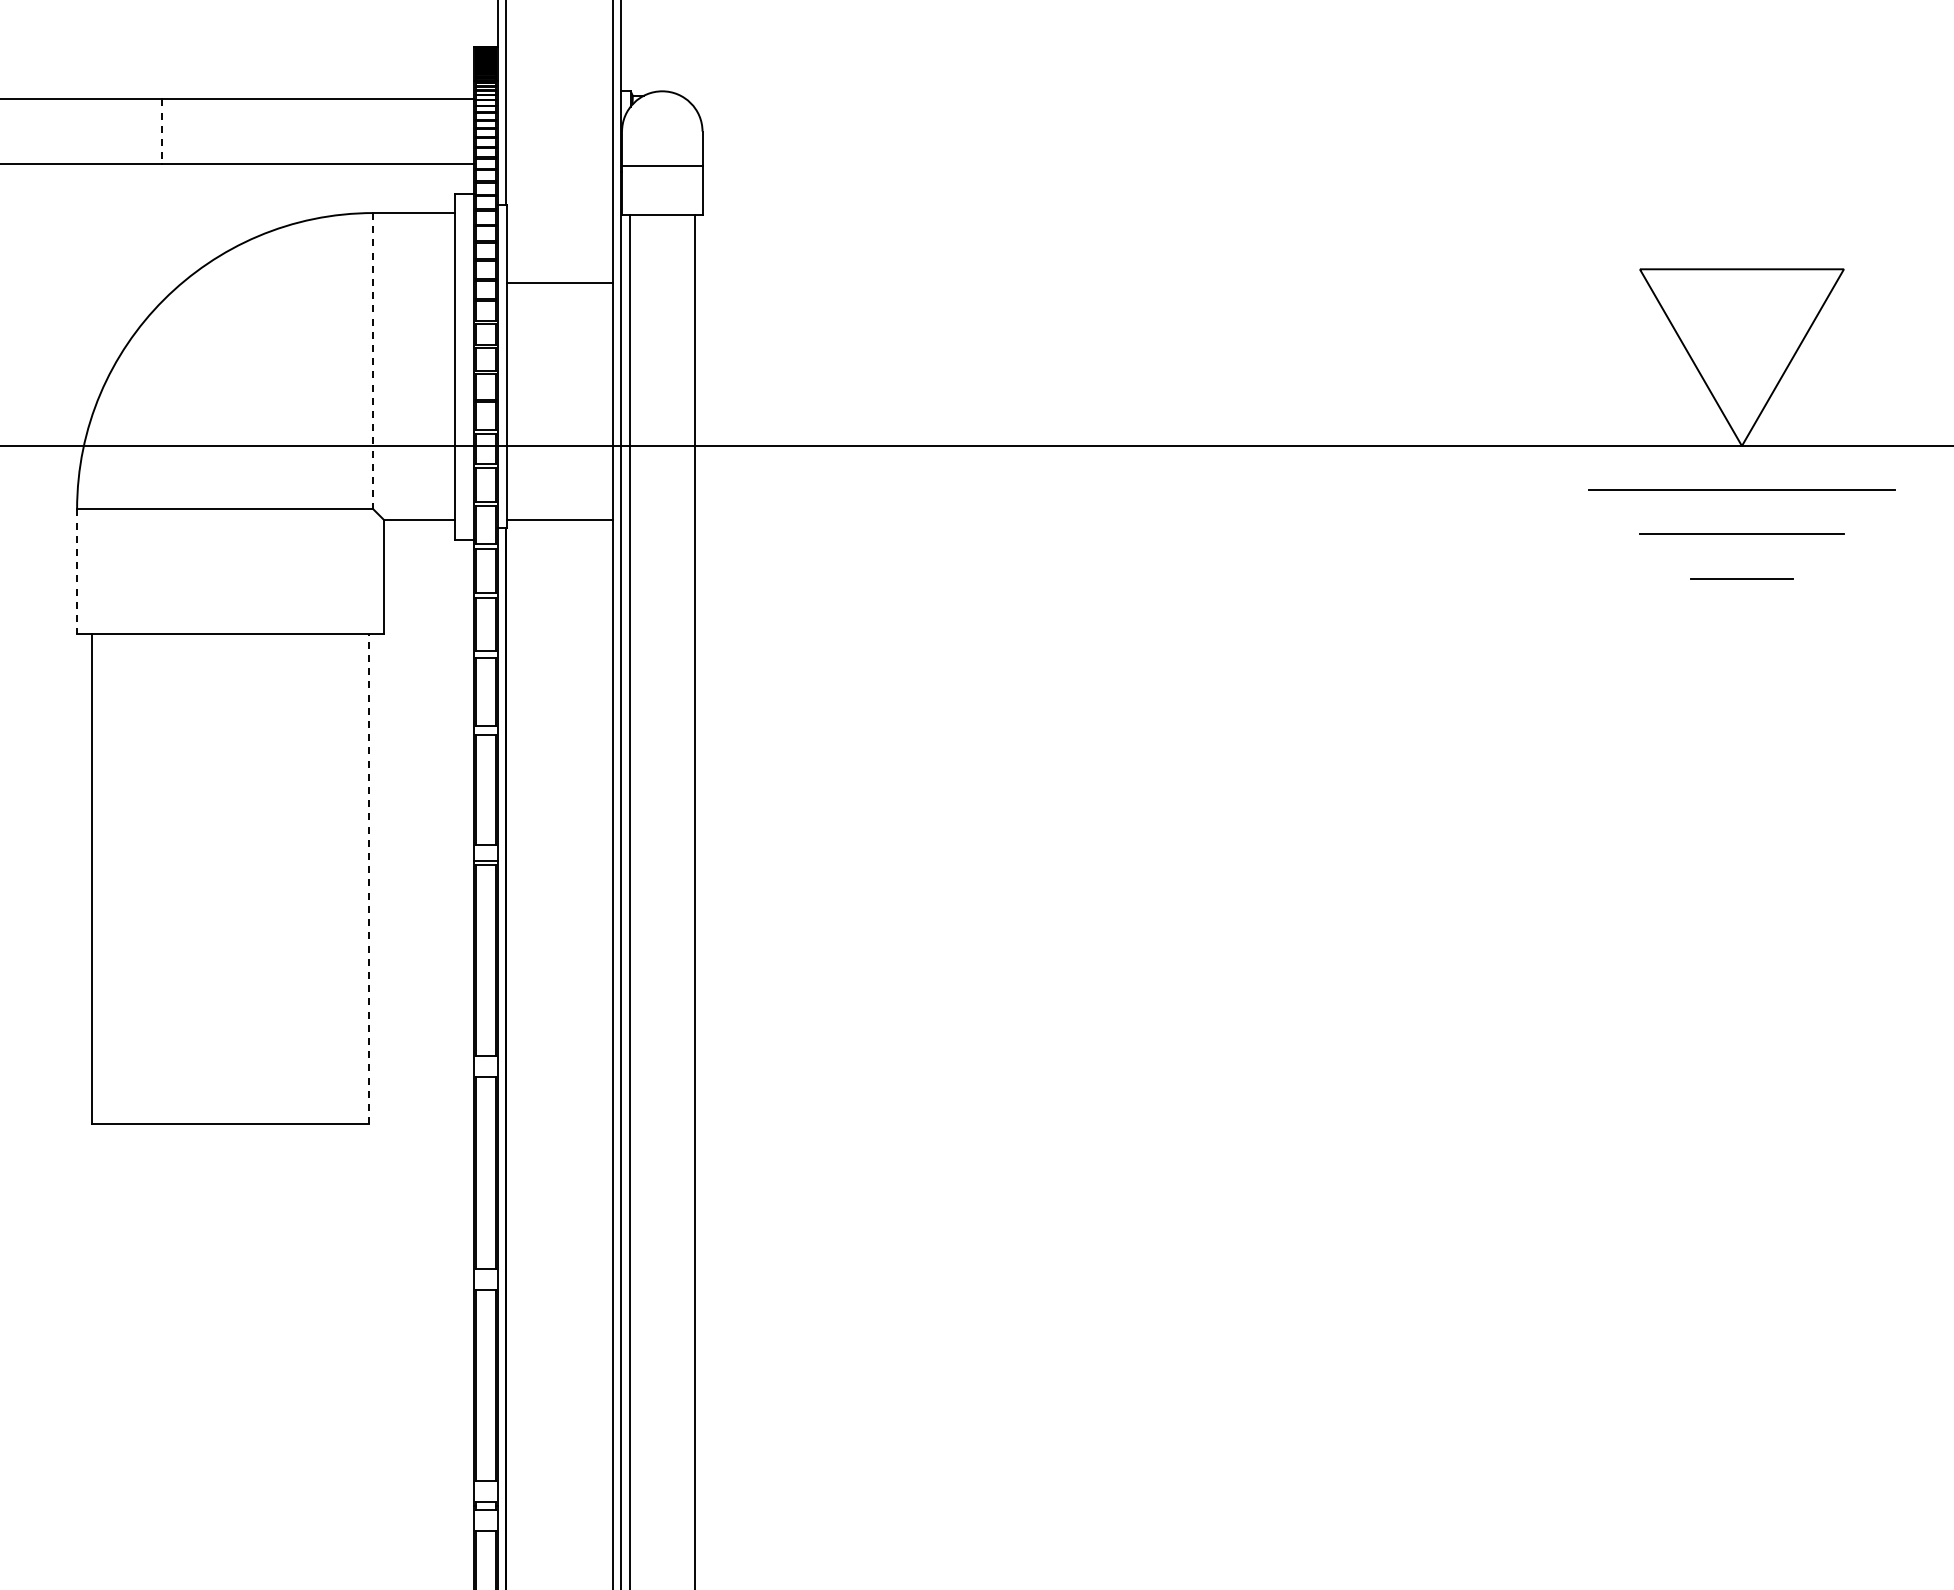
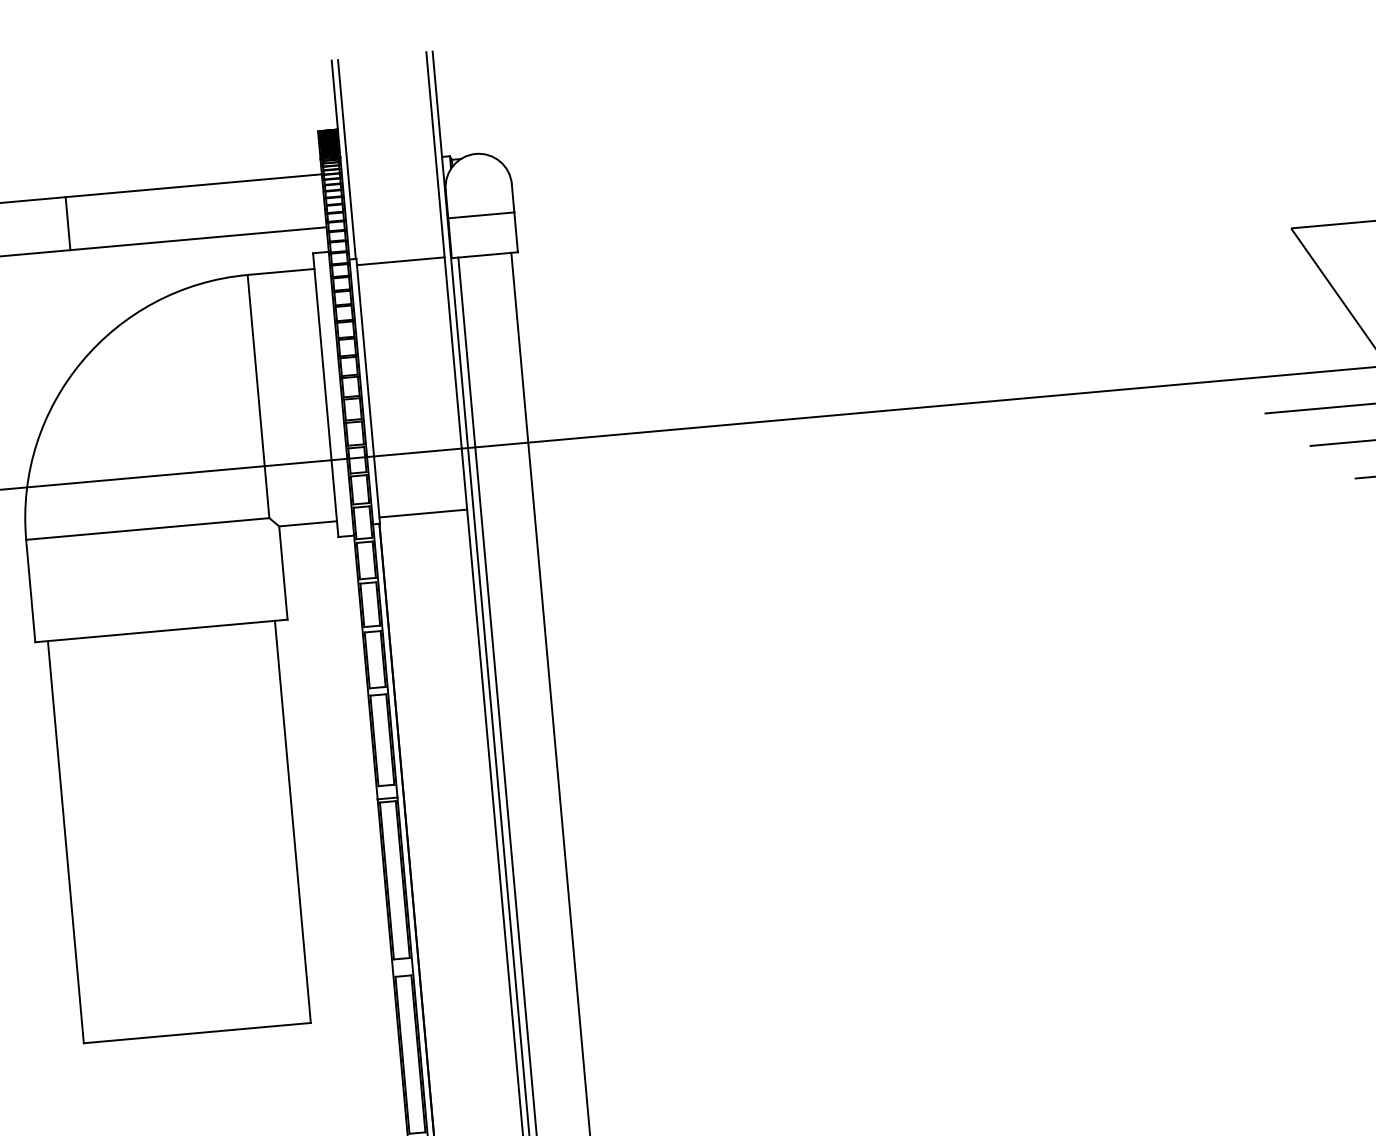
line: (161, 132) -> (67, 224), dashed -> solid
line: (559, 283) -> (400, 261), moved
line: (373, 361) -> (258, 396), dashed -> solid
line: (77, 572) -> (31, 591), dashed -> solid
line: (369, 878) -> (293, 821), dashed -> solid

